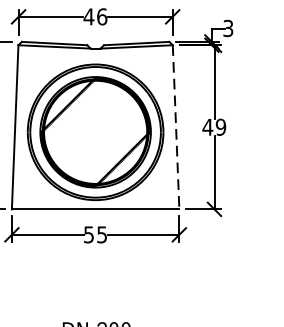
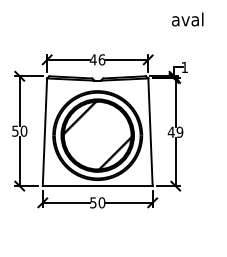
text: (227, 28) -> (184, 67), 3 -> 1
line: (176, 127) -> (150, 132), dashed -> solid
text: (101, 234) -> (101, 202), 55 -> 50

